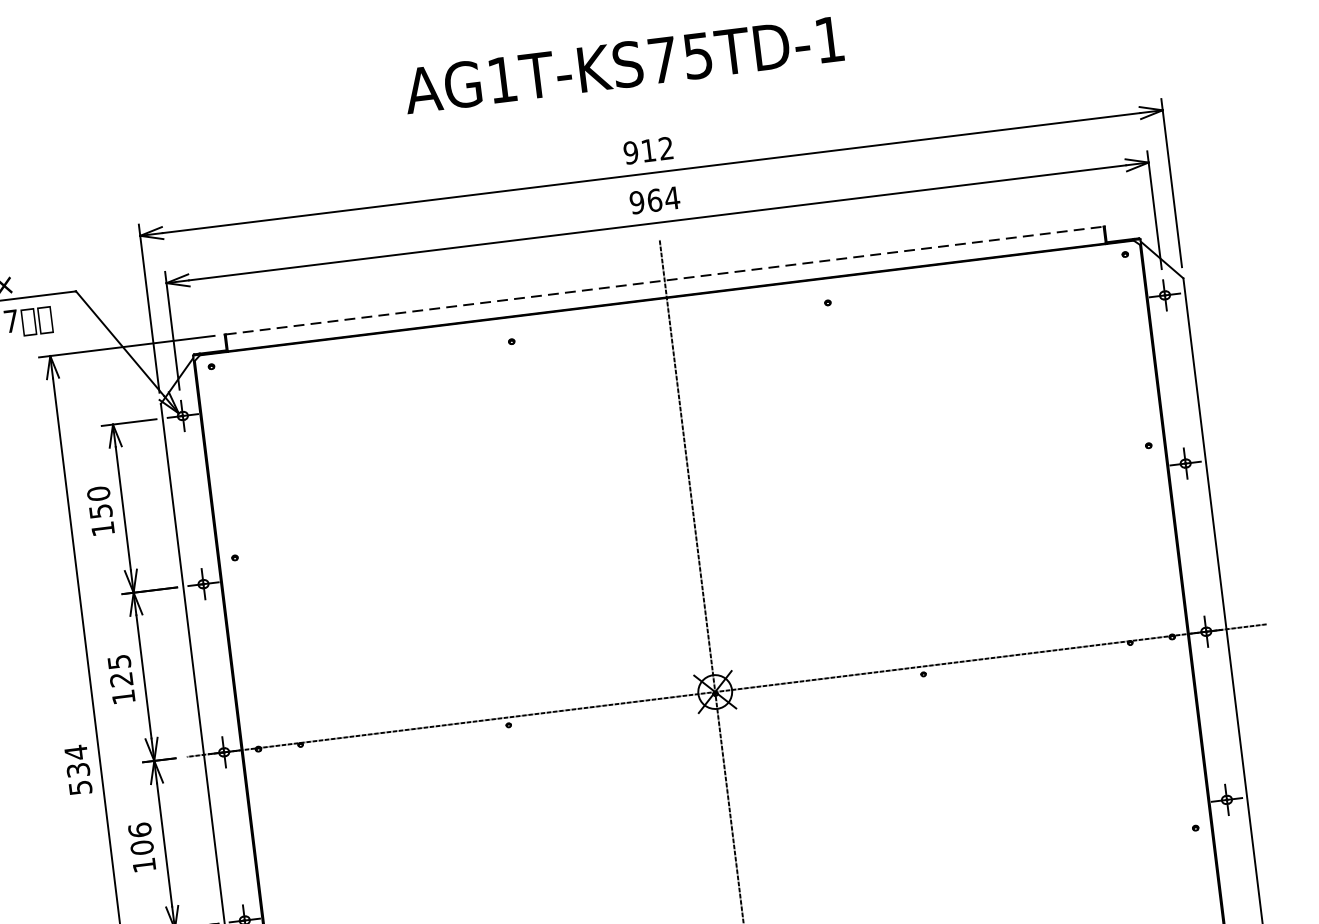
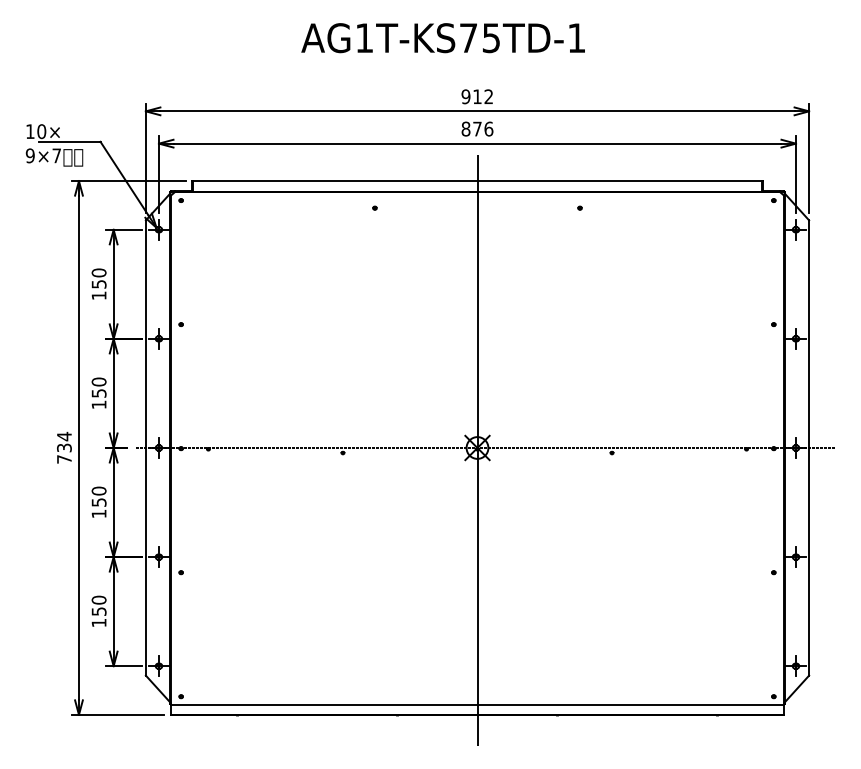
text: (622, 65) -> (442, 38), moved
text: (654, 199) -> (477, 128), 964 -> 876
line: (664, 281) -> (477, 181), dashed -> solid
text: (119, 670) -> (98, 387), 125 -> 150
text: (80, 787) -> (64, 459), 534 -> 734
text: (140, 838) -> (98, 496), 106 -> 150

